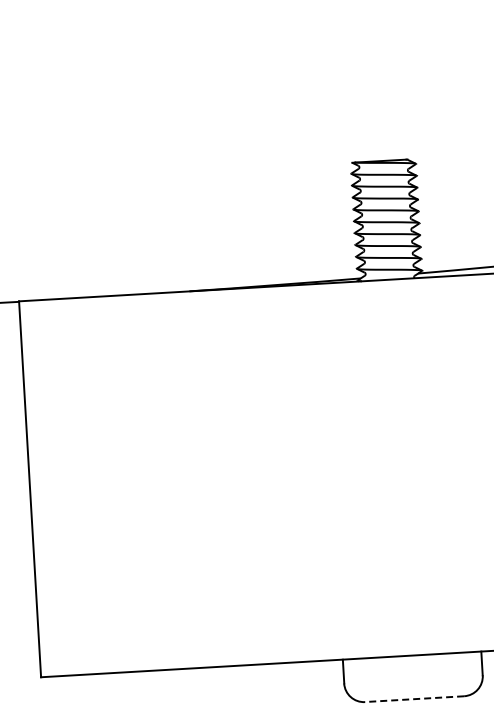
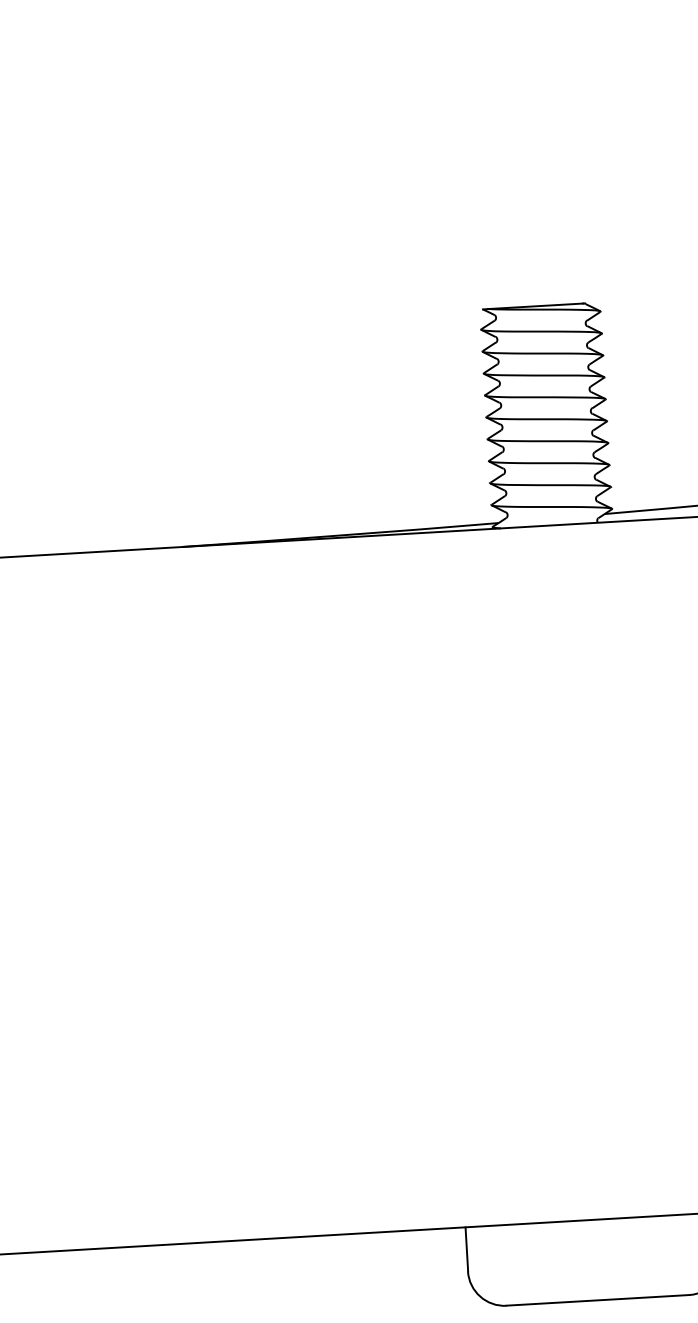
line: (414, 699) -> (597, 1300), dashed -> solid

